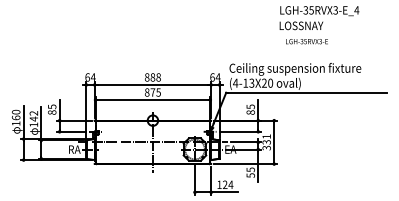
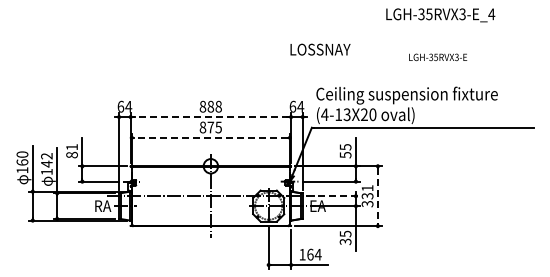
text: (301, 25) -> (320, 49), moved
text: (307, 41) -> (438, 57), moved
line: (152, 85) -> (210, 117), solid -> dashed
line: (152, 99) -> (210, 137), solid -> dashed
text: (51, 107) -> (71, 147), 85 -> 81
text: (250, 112) -> (345, 154), 85 -> 55
line: (245, 142) -> (338, 196), solid -> dashed
line: (273, 142) -> (377, 196), solid -> dashed
text: (249, 175) -> (344, 241), 55 -> 35
text: (225, 184) -> (310, 254), 124 -> 164

